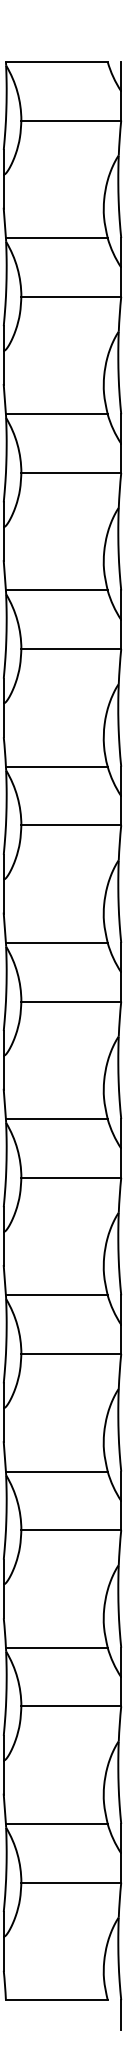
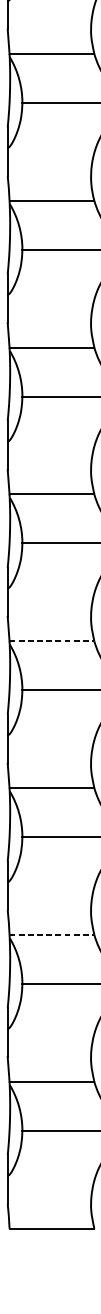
line: (56, 1295) -> (51, 641), solid -> dashed
line: (56, 1647) -> (51, 934), solid -> dashed

